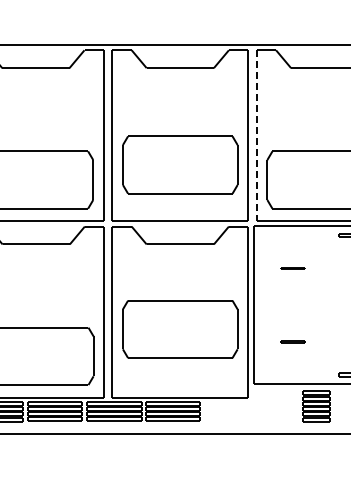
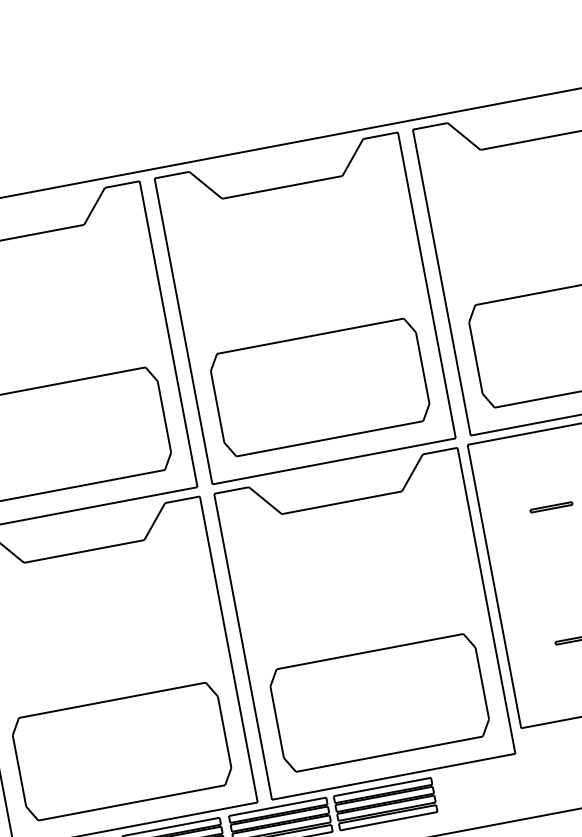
line: (256, 135) -> (441, 282), dashed -> solid
part: (180, 164) -> (320, 386), moved
part: (180, 329) -> (380, 703), moved

